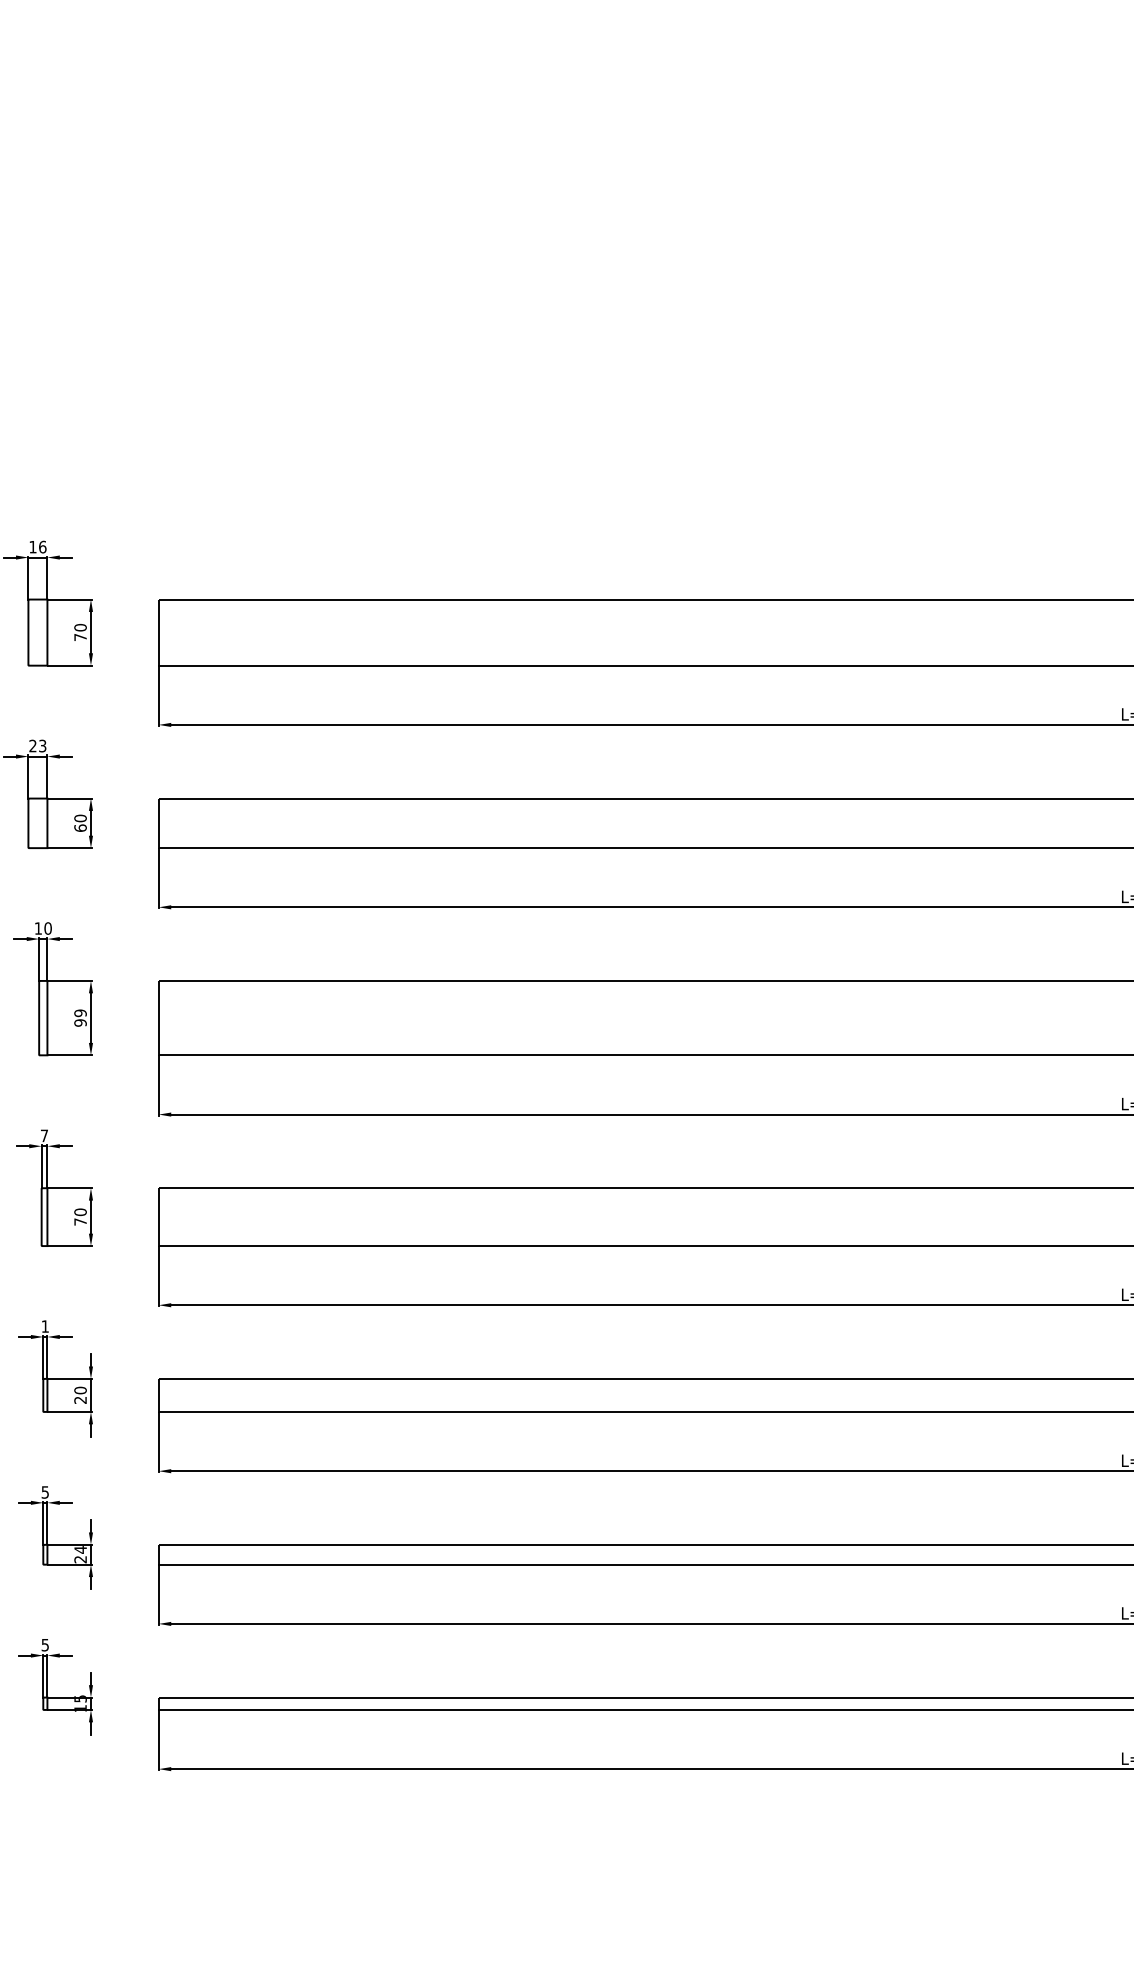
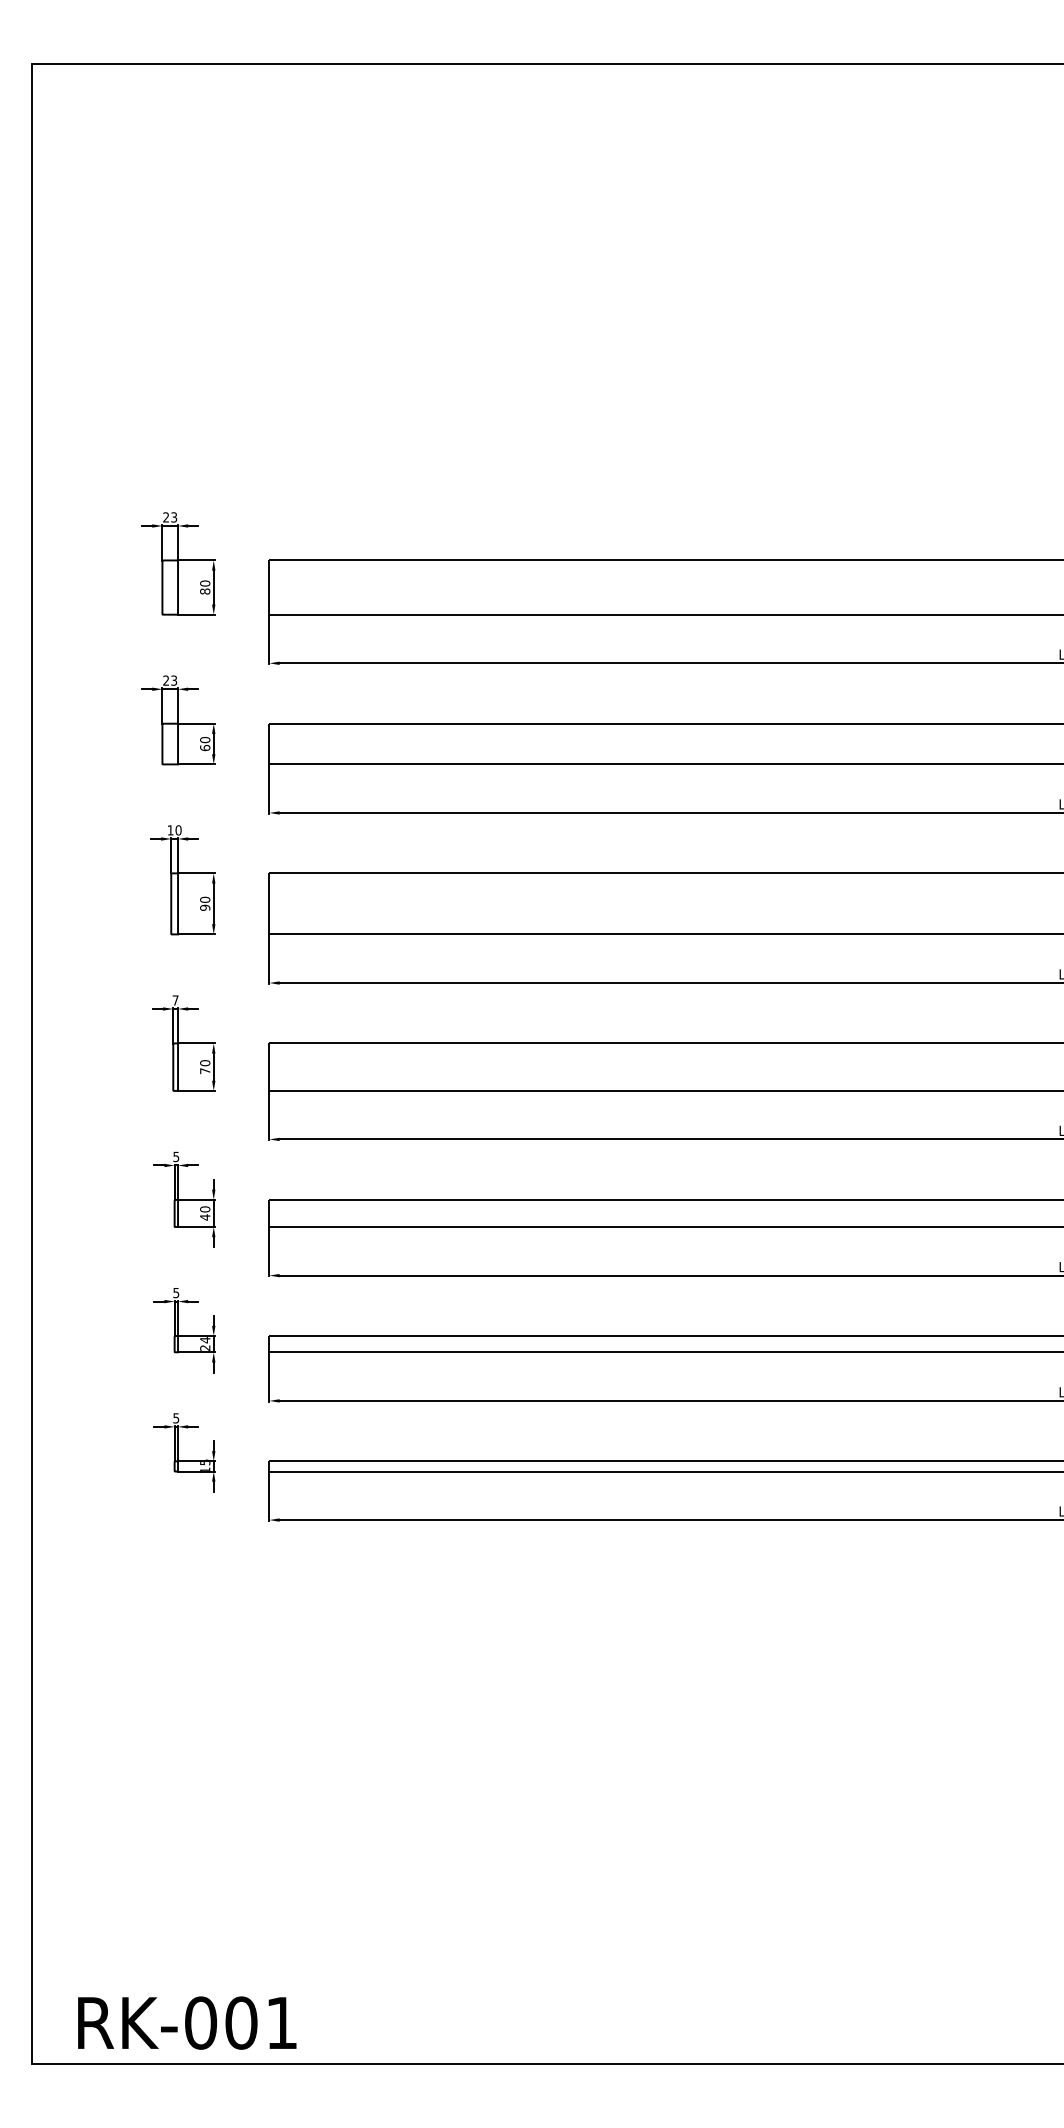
text: (38, 547) -> (170, 517), 16 -> 23
text: (80, 637) -> (205, 591), 70 -> 80
text: (80, 1012) -> (205, 899), 99 -> 90
text: (45, 1326) -> (176, 1156), 1 -> 5
text: (80, 1400) -> (205, 1217), 20 -> 40

